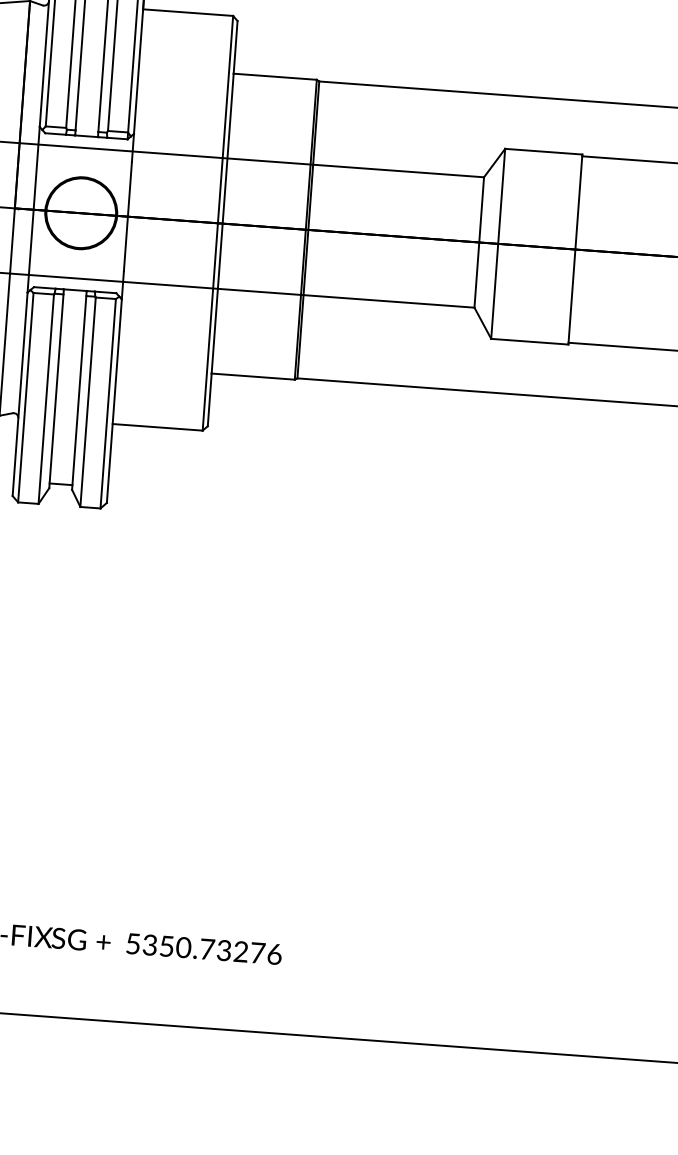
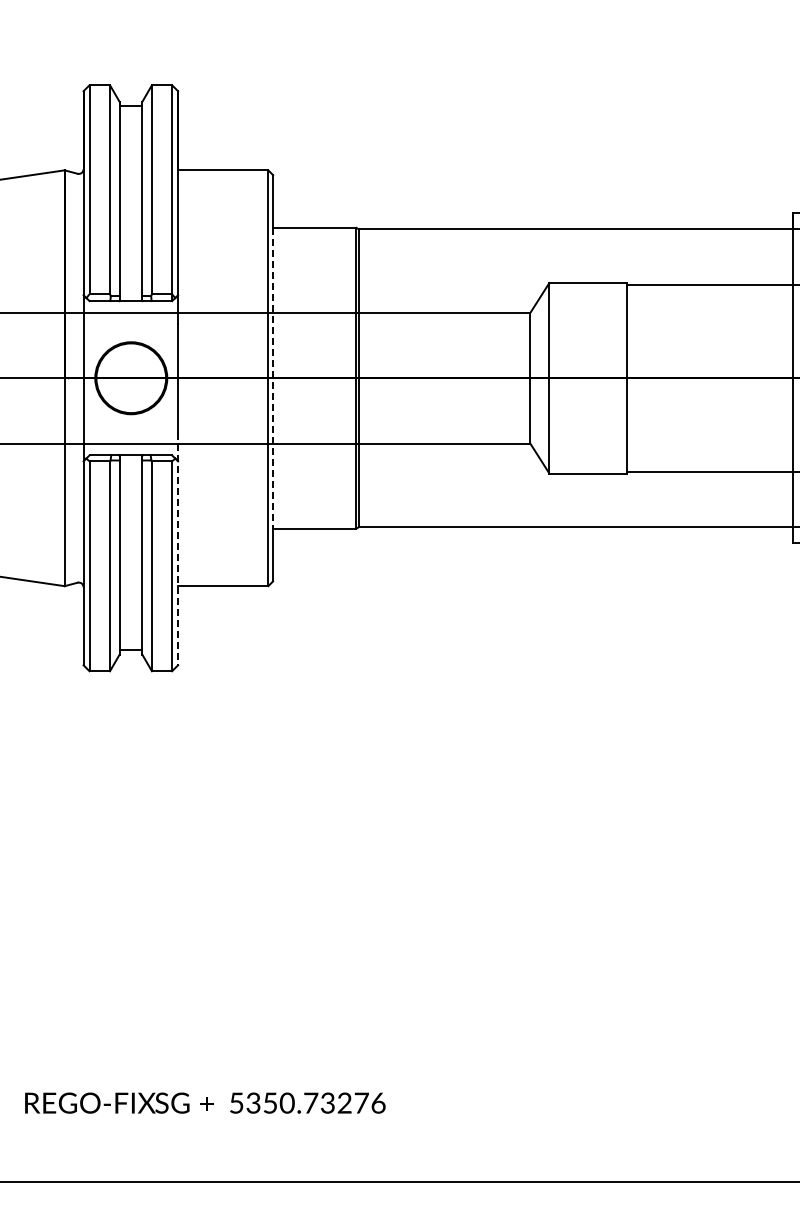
line: (223, 223) -> (273, 378), solid -> dashed
line: (115, 387) -> (178, 549), solid -> dashed

